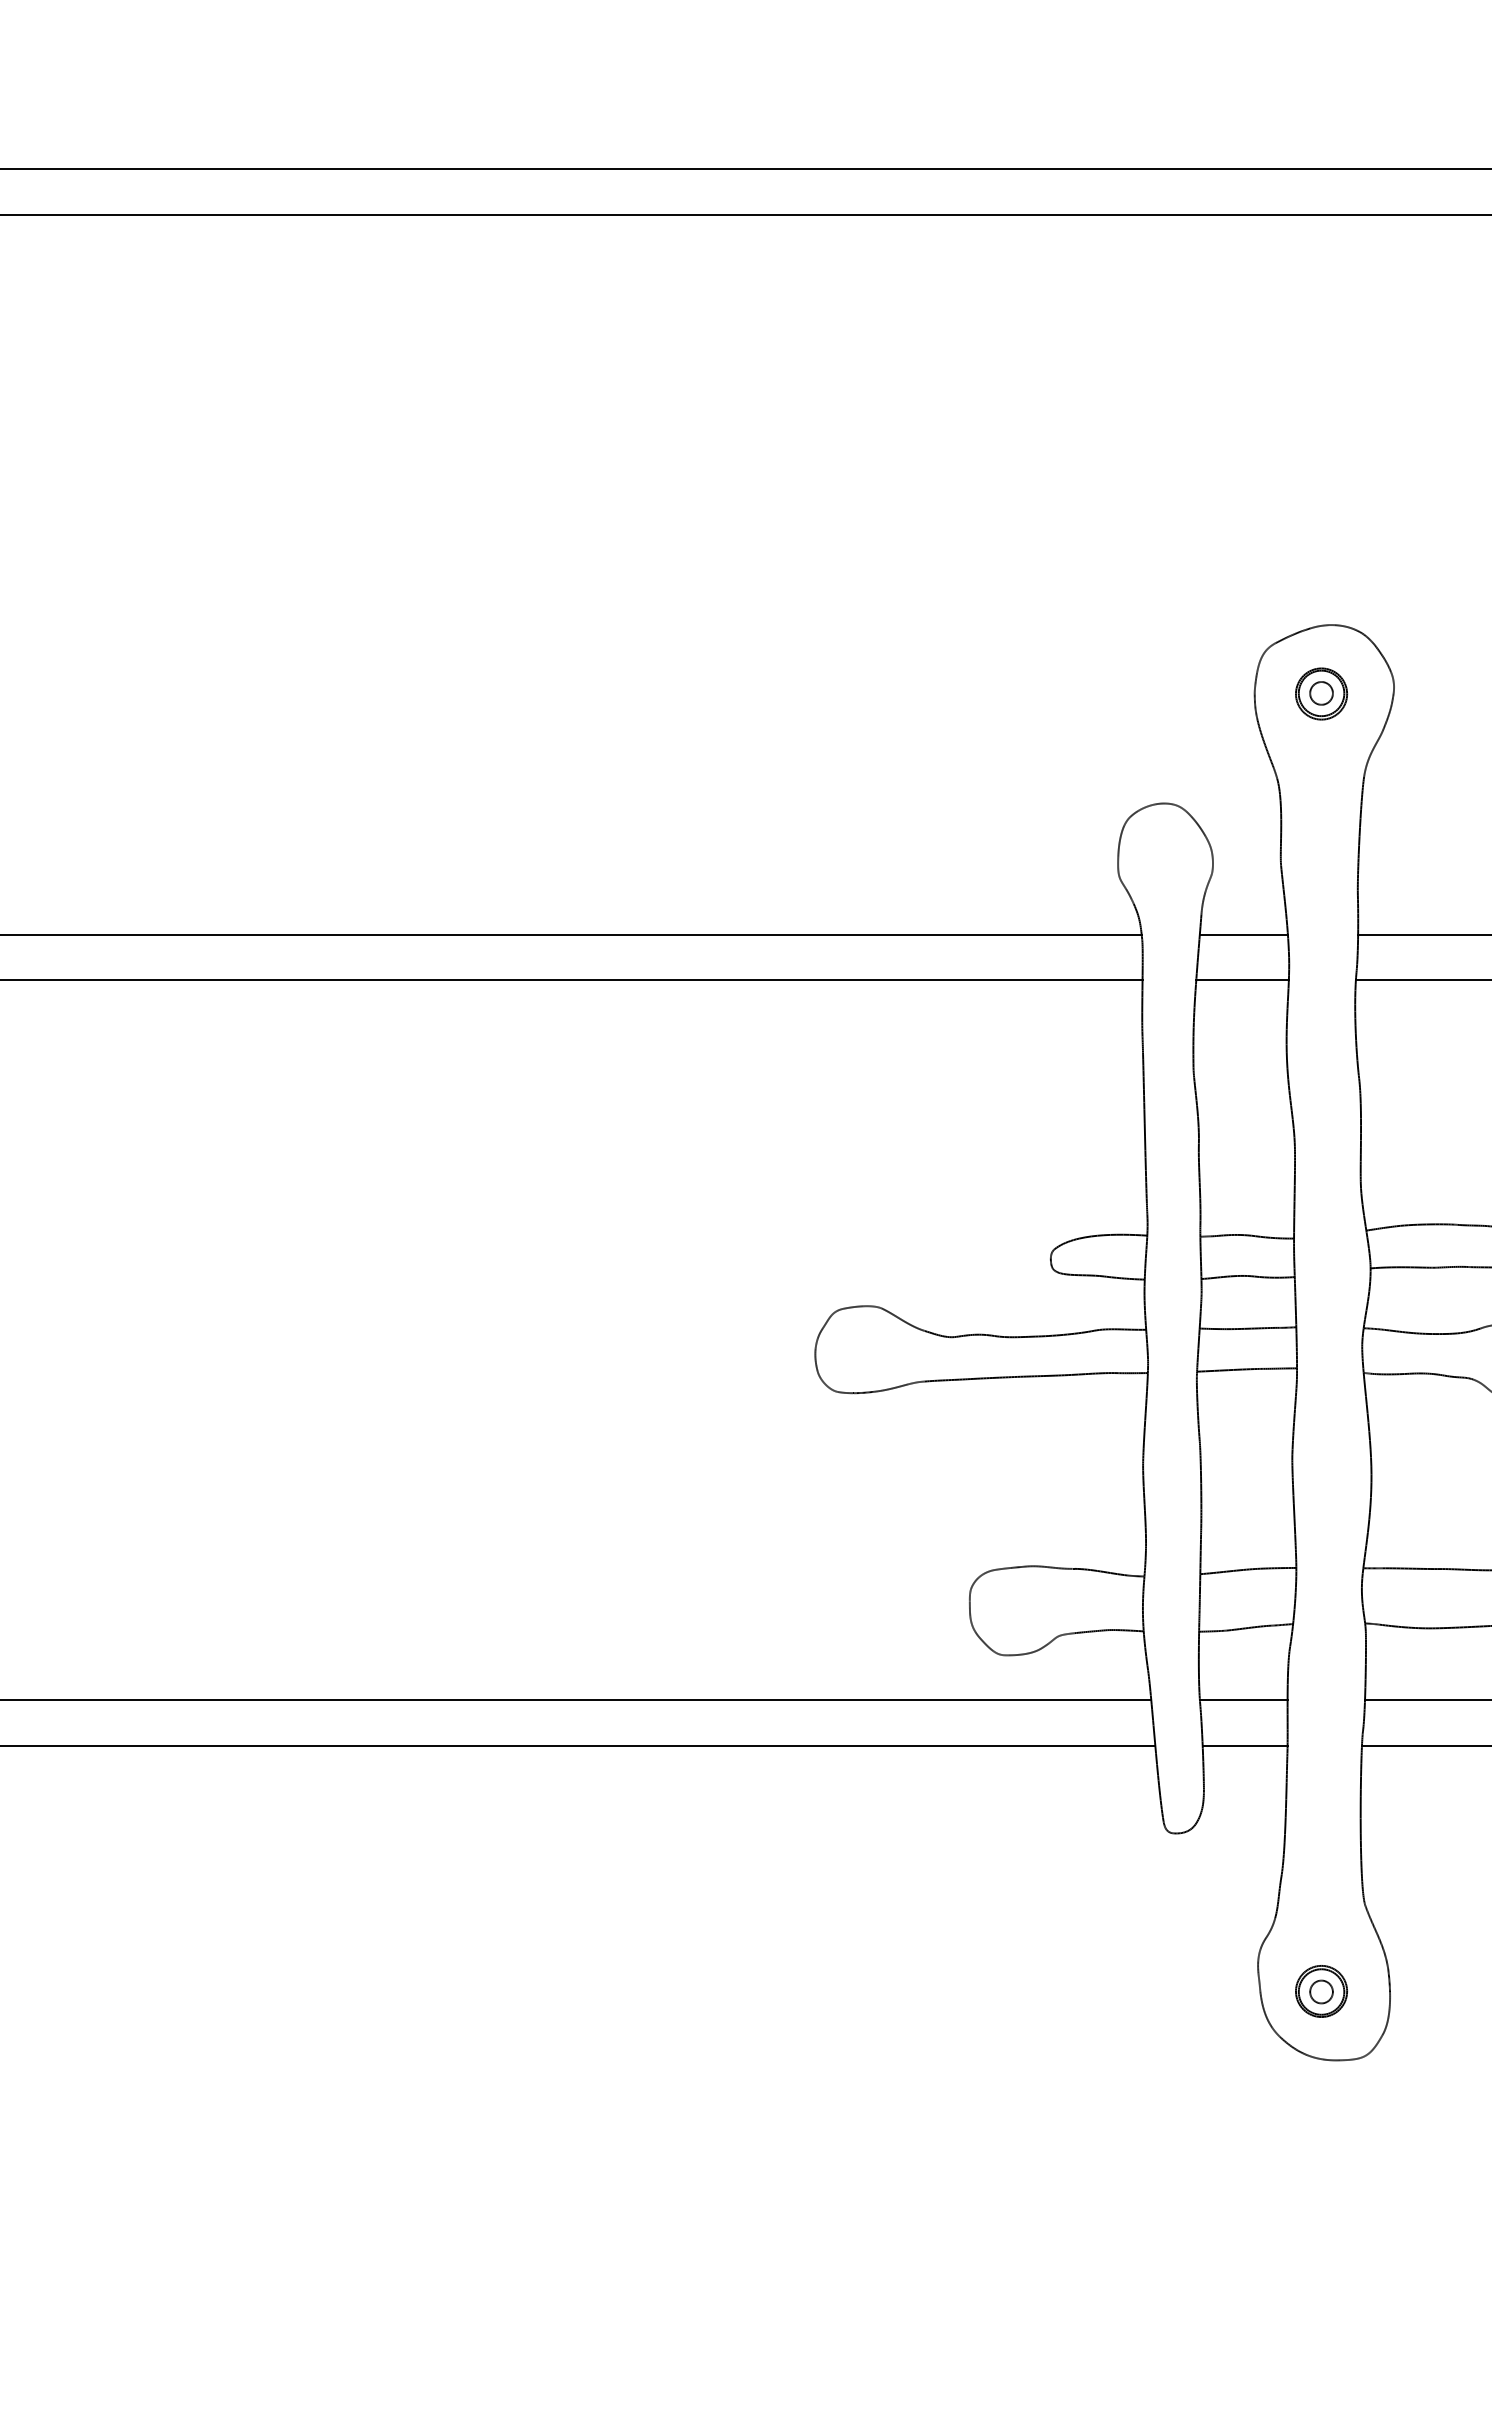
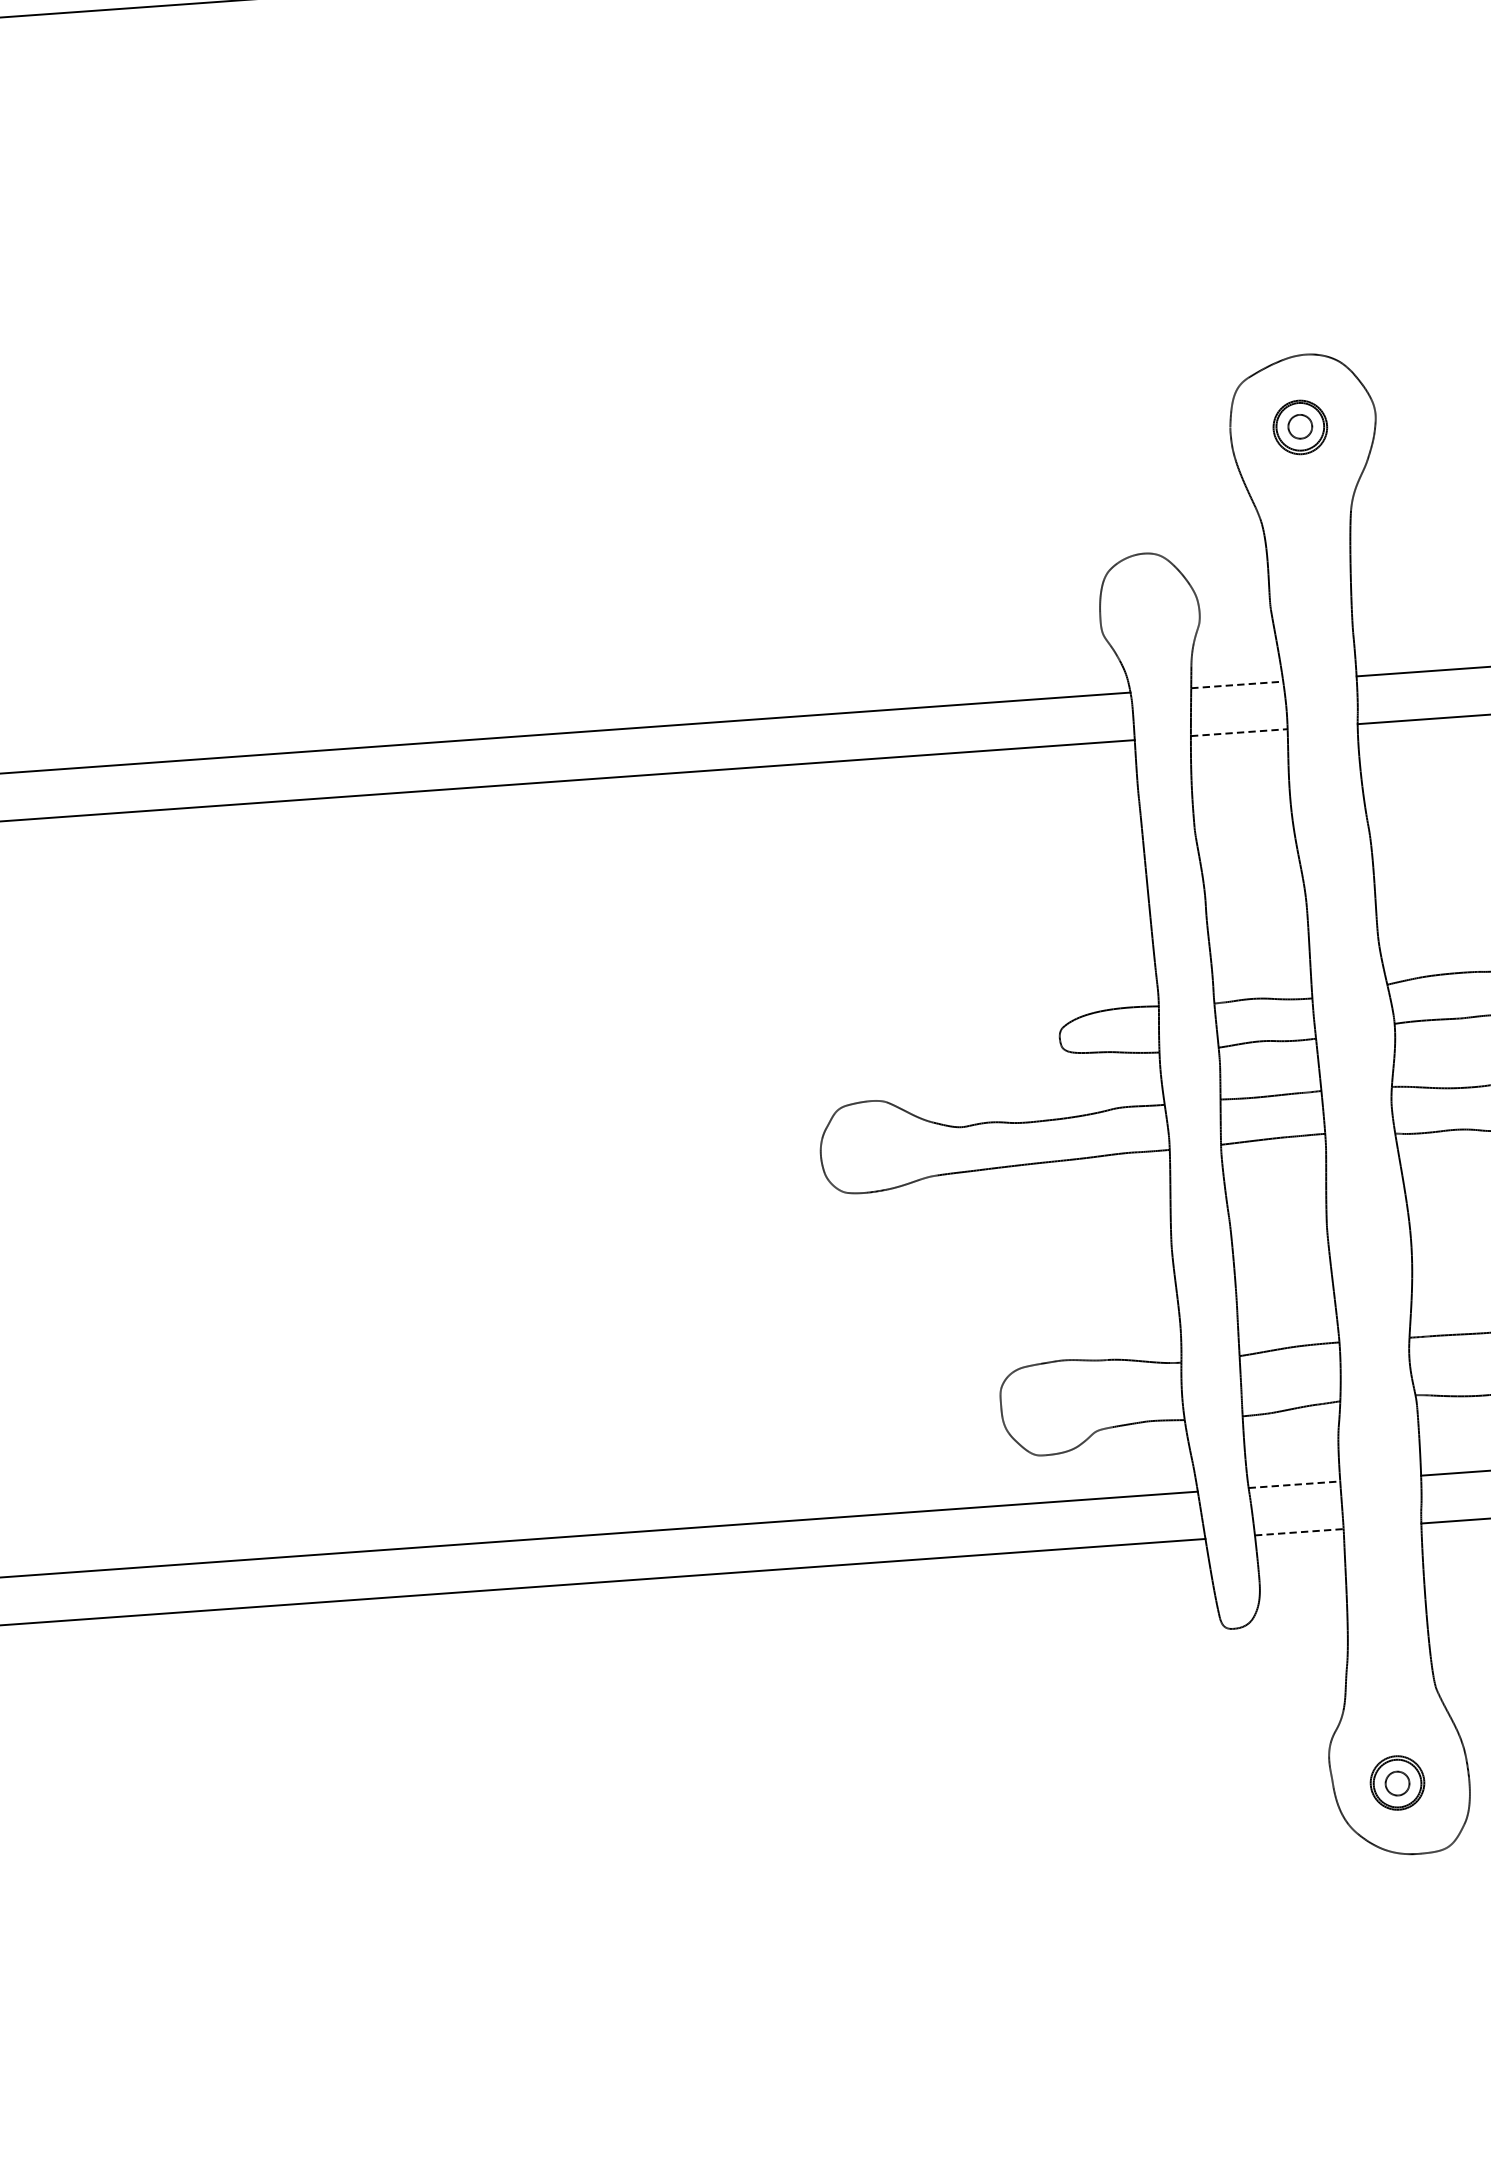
line: (1244, 934) -> (1237, 684), solid -> dashed
line: (1243, 980) -> (1240, 732), solid -> dashed
line: (1243, 1700) -> (1294, 1484), solid -> dashed
line: (1245, 1745) -> (1299, 1531), solid -> dashed

